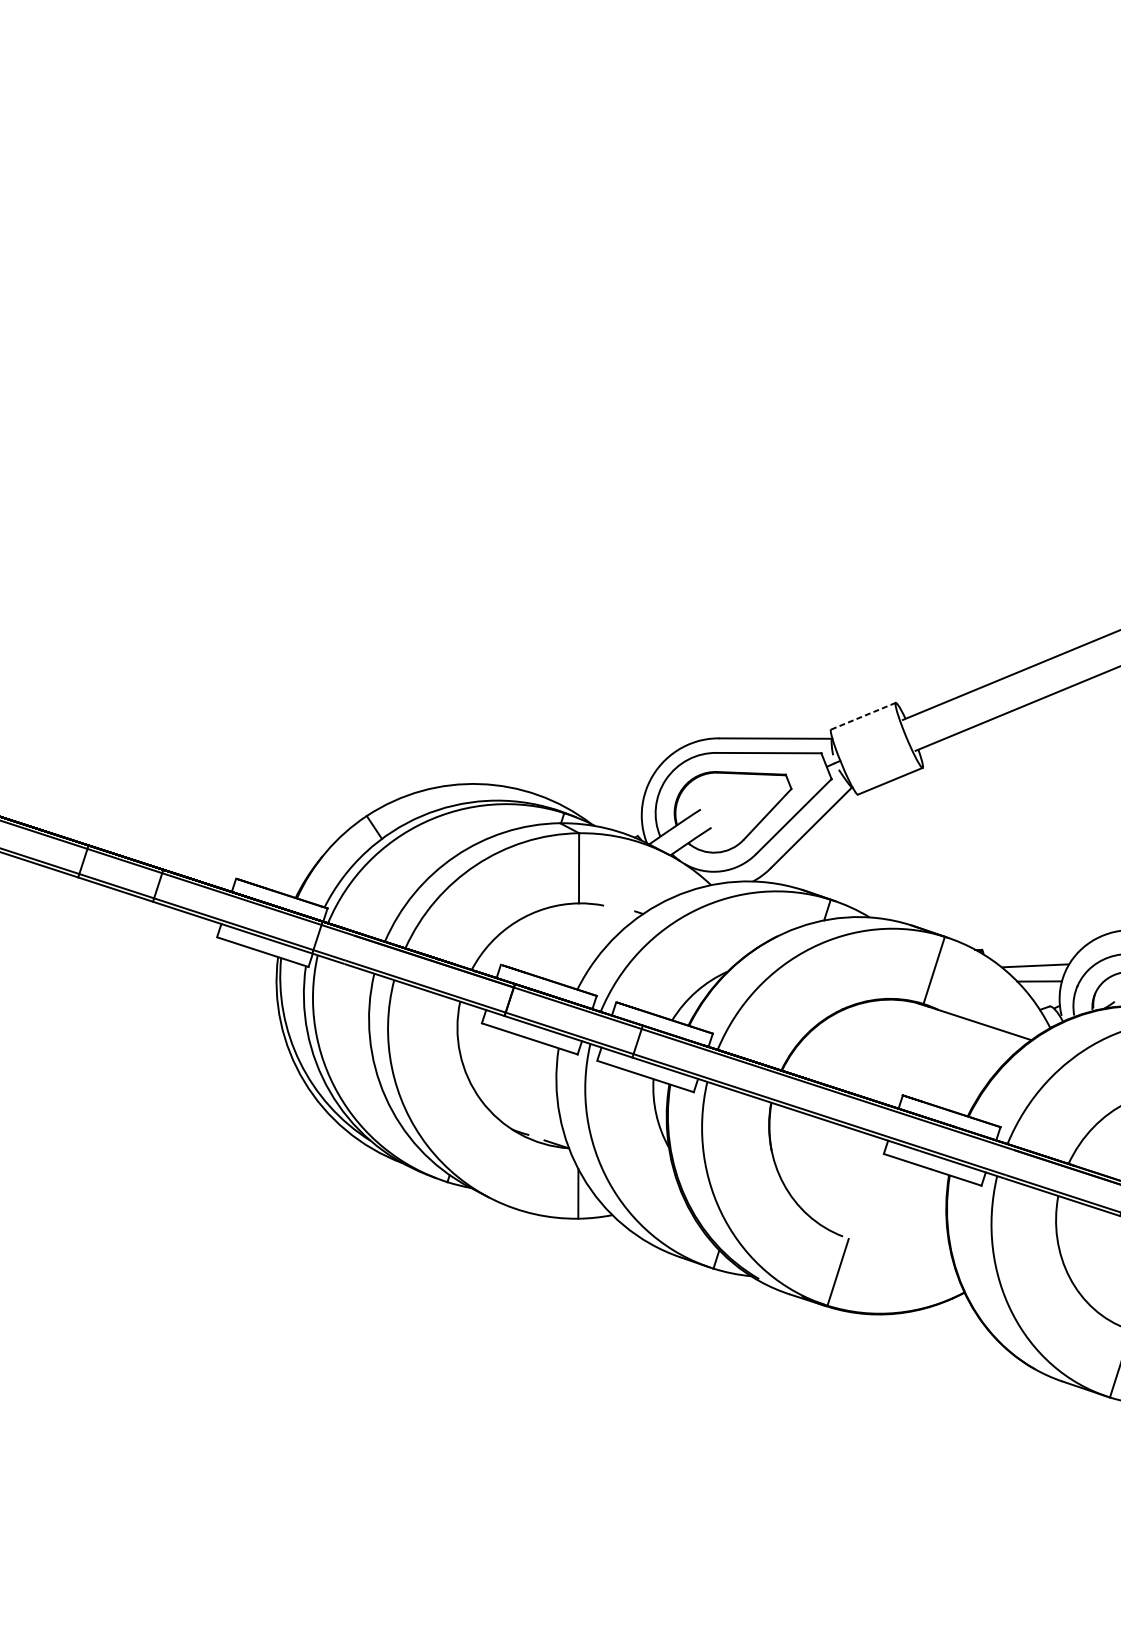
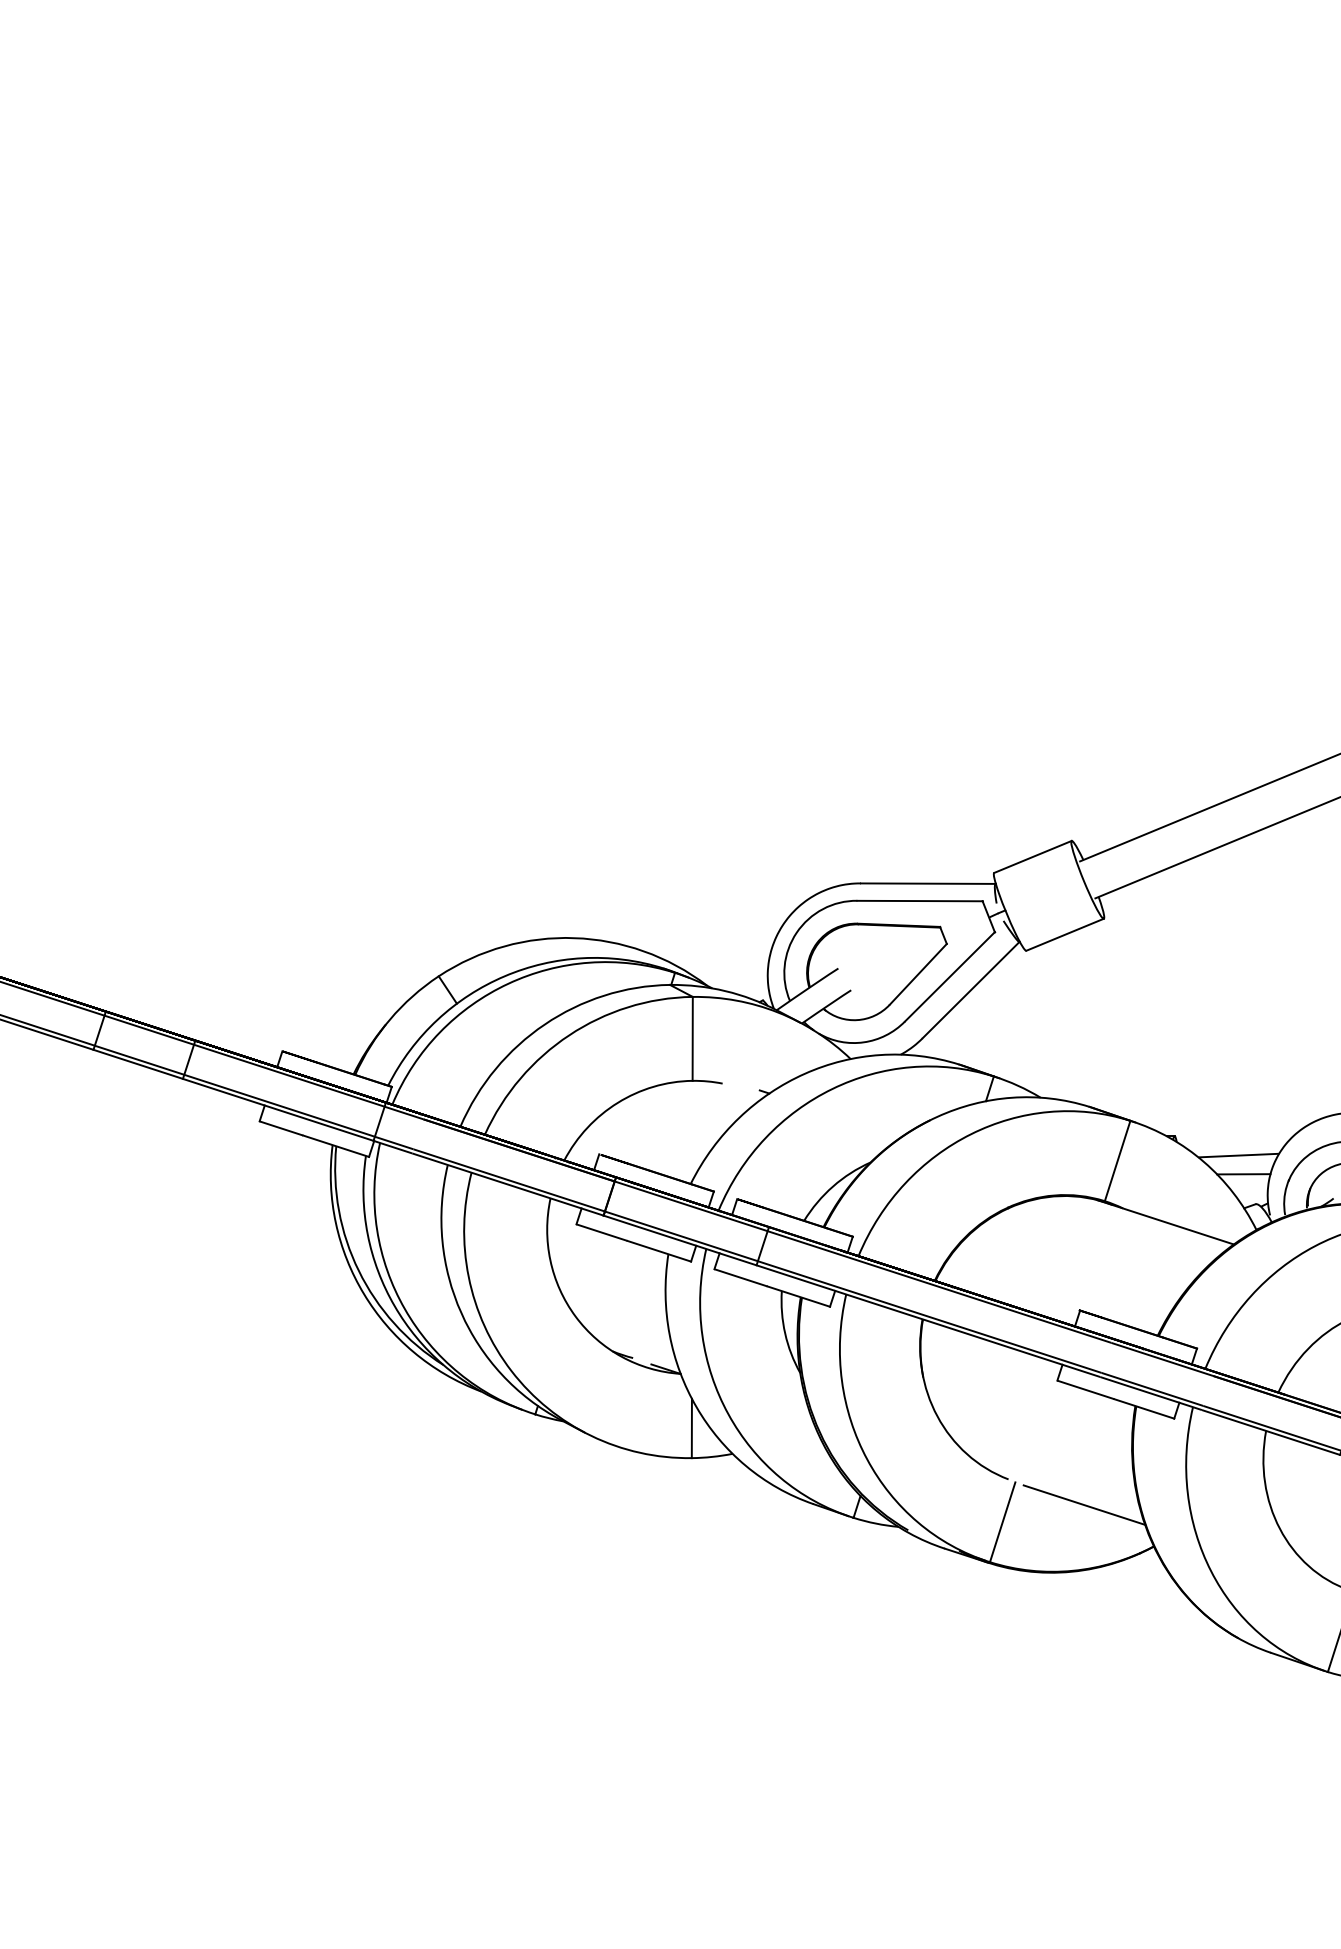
line: (863, 715) -> (1032, 856), dashed -> solid
line: (906, 1257) -> (1084, 1504), added

